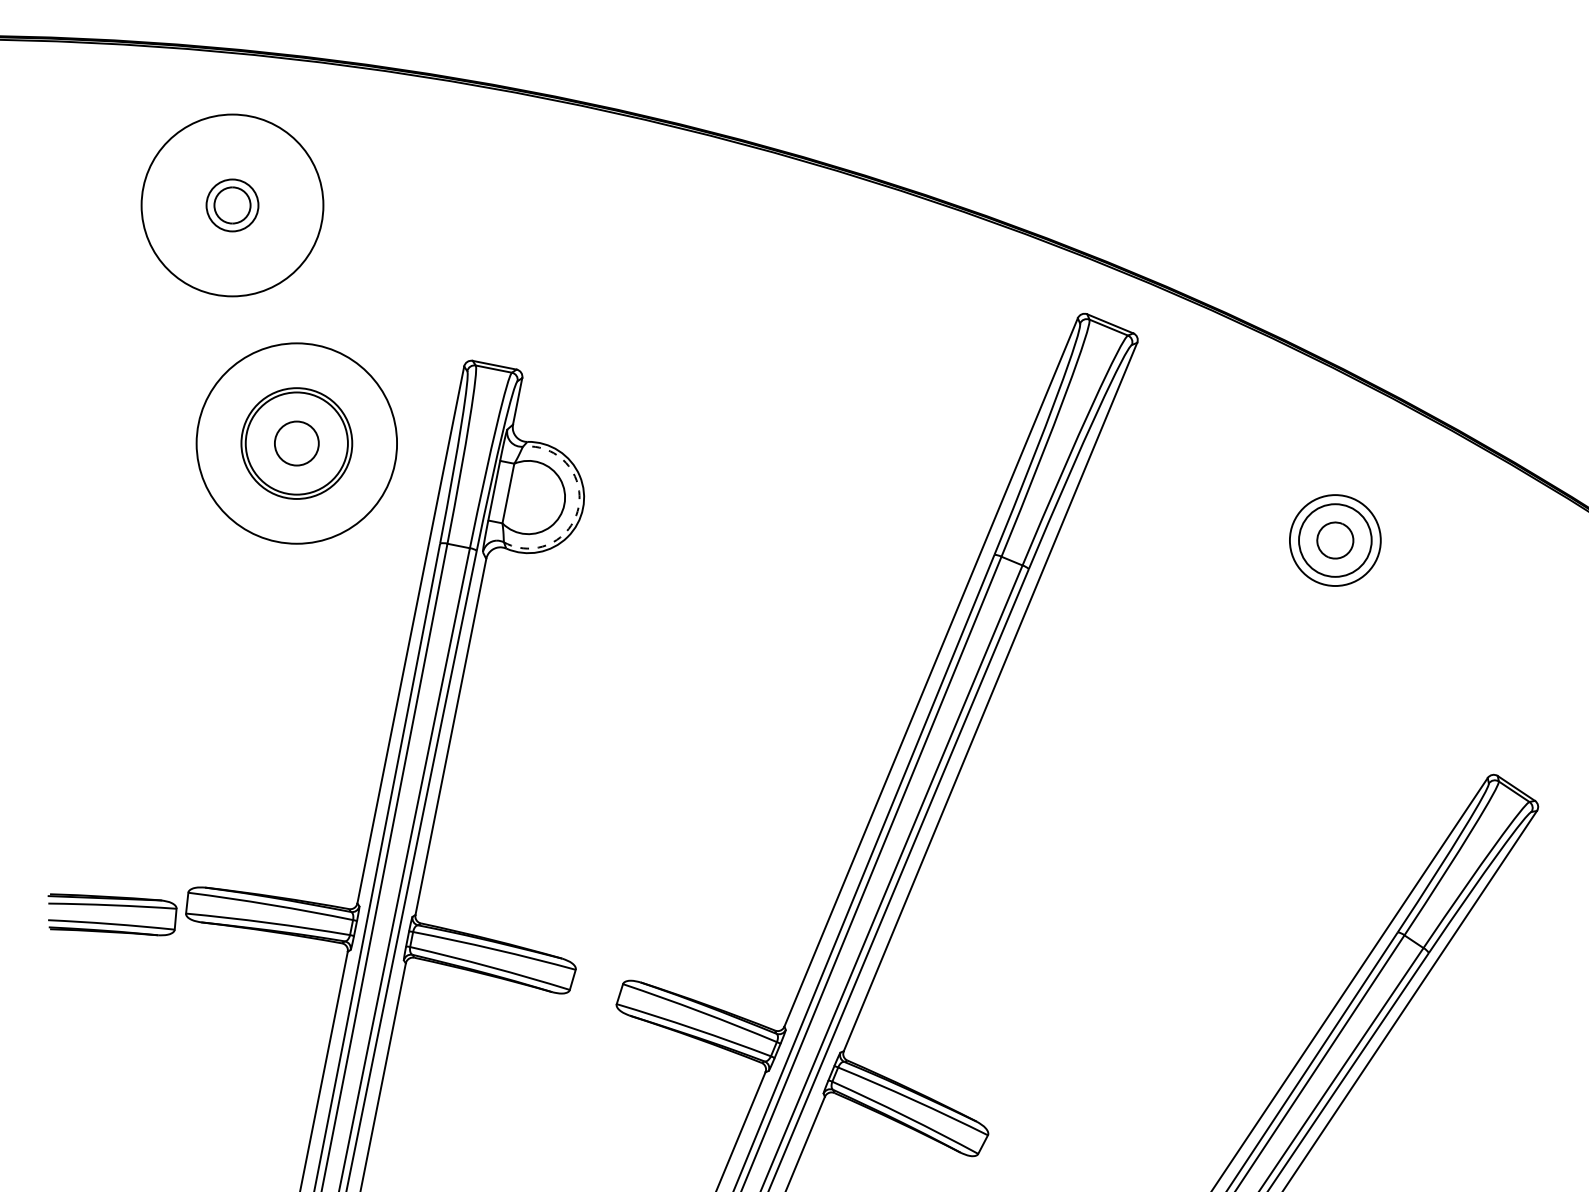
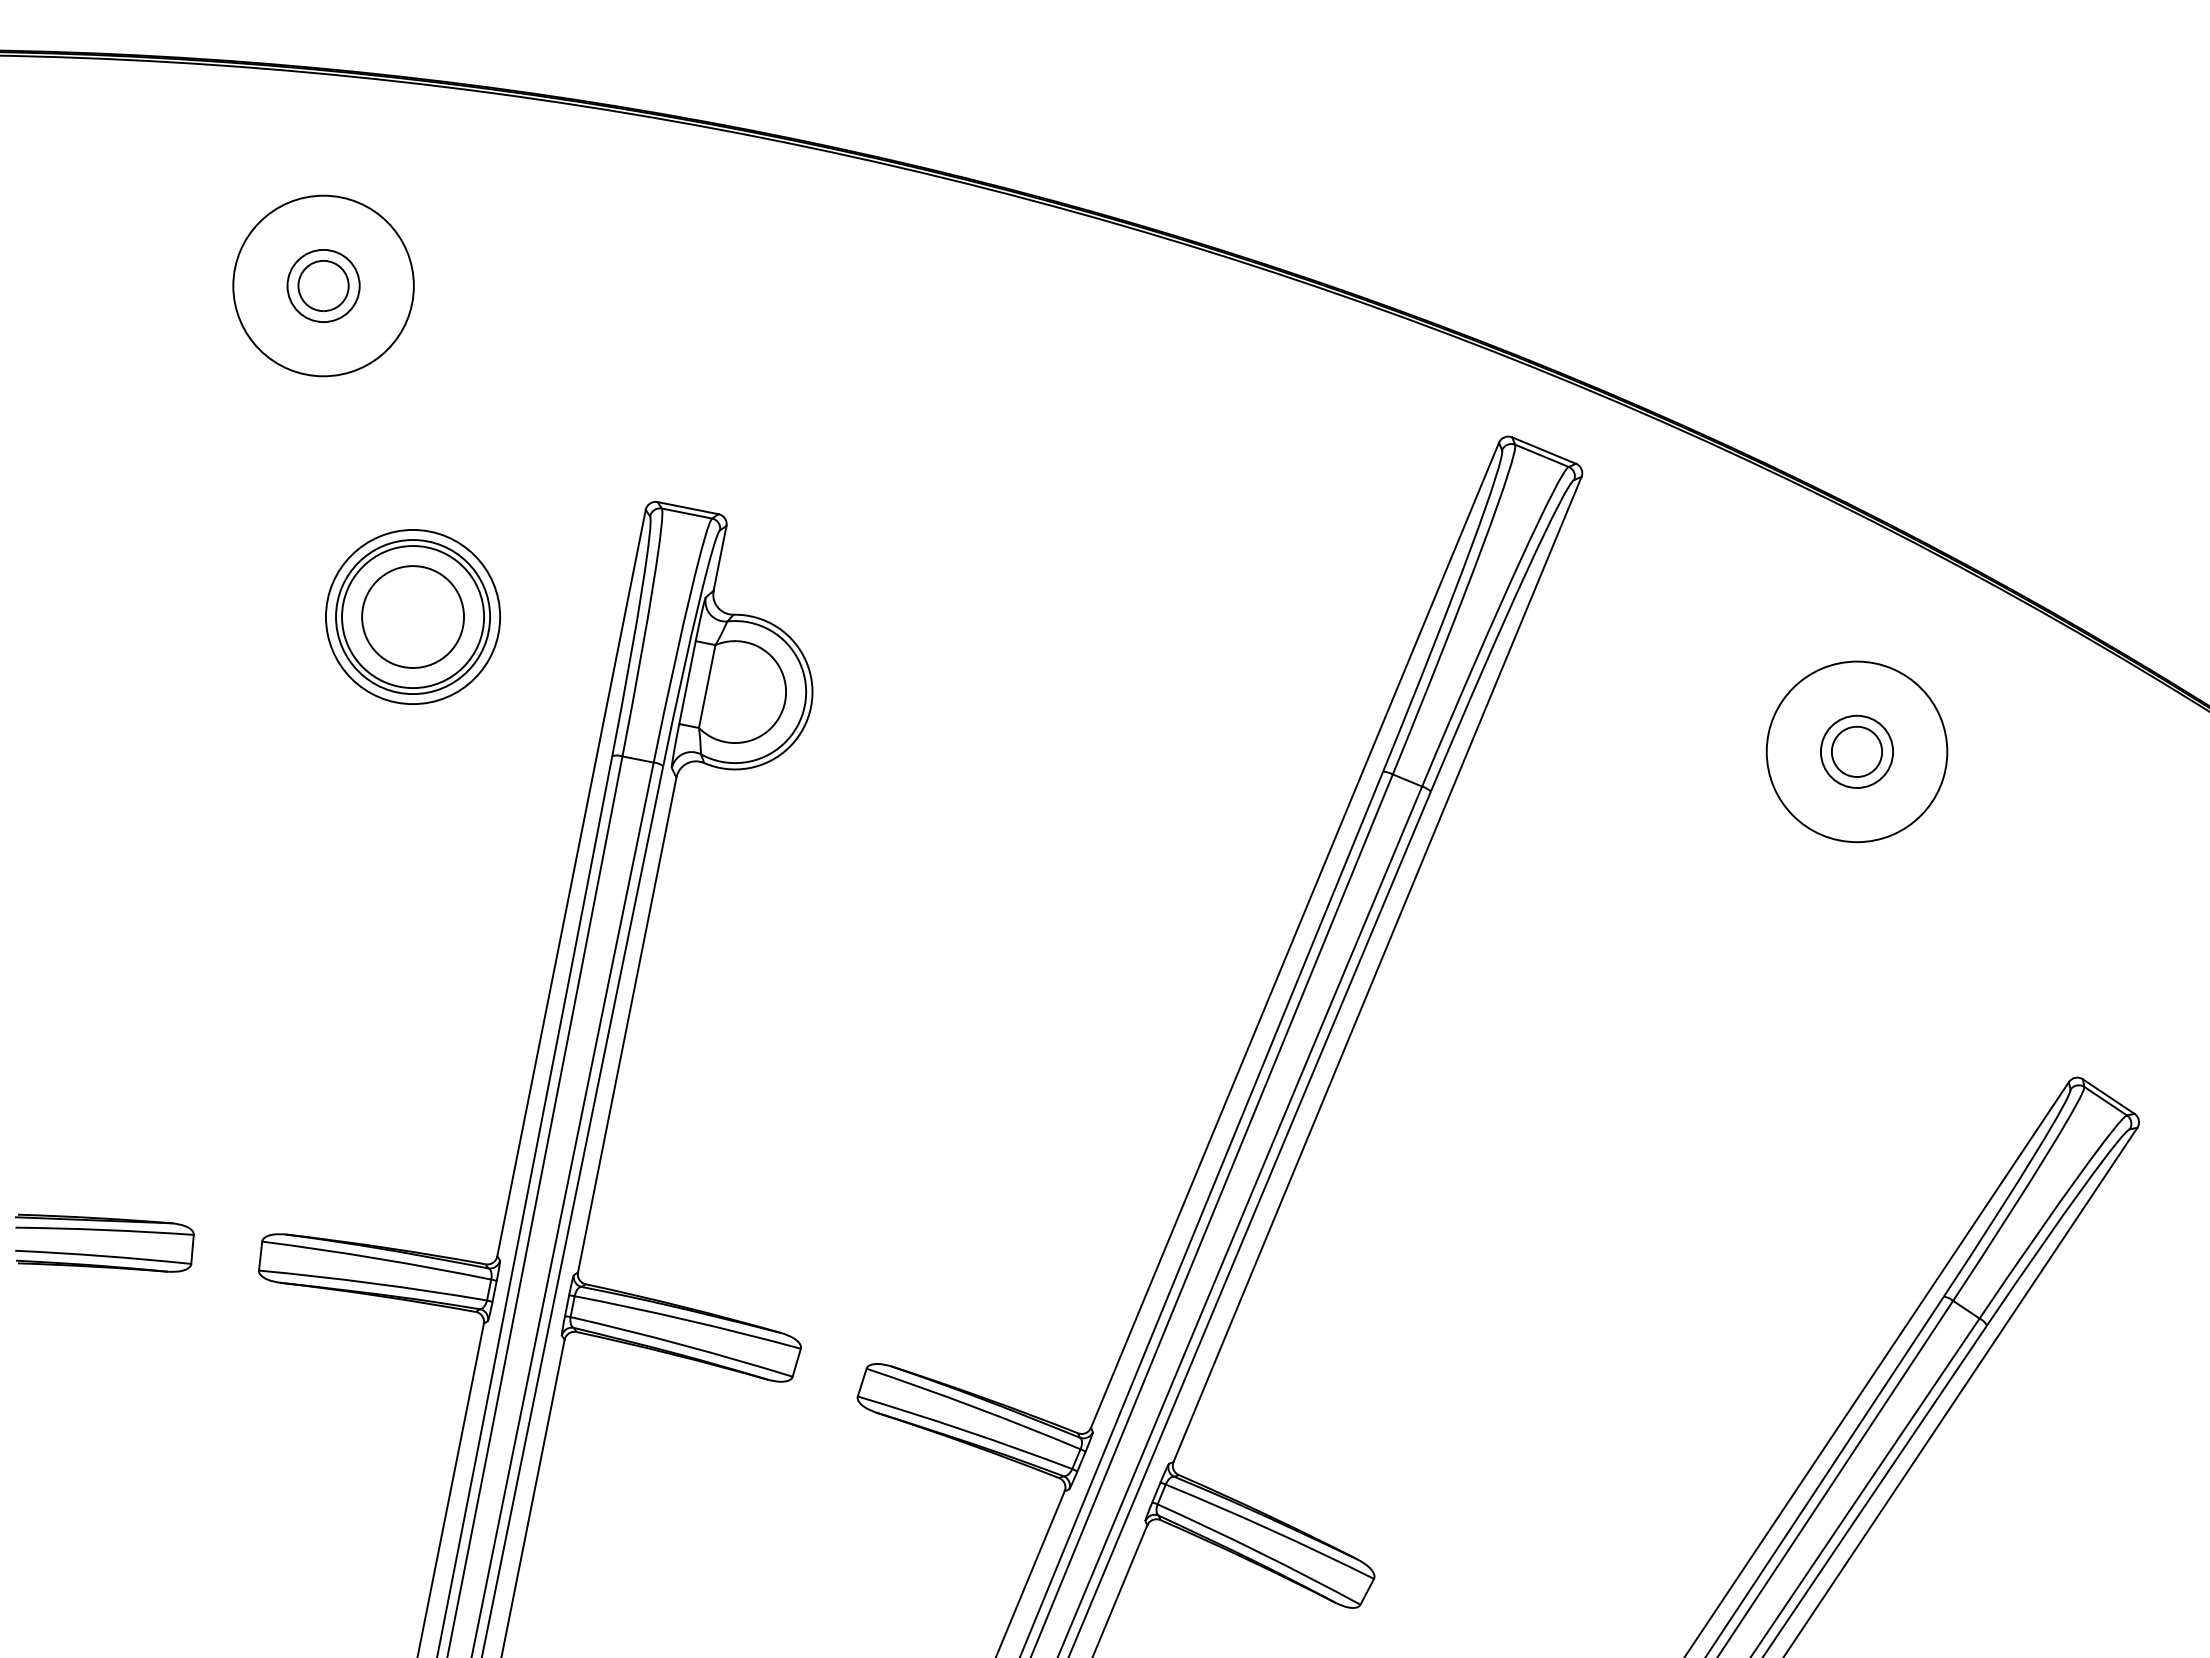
circle: (232, 205) -> (323, 285), size x0.71
circle: (296, 443) -> (412, 616), size x0.62
circle: (297, 443) -> (413, 617), size x1.67
arc: (578, 507) -> (804, 705), dashed -> solid
circle: (1334, 540) -> (1856, 751), size x0.71
circle: (1334, 540) -> (1856, 751), size x1.43
part: (114, 906) -> (107, 1231), moved

